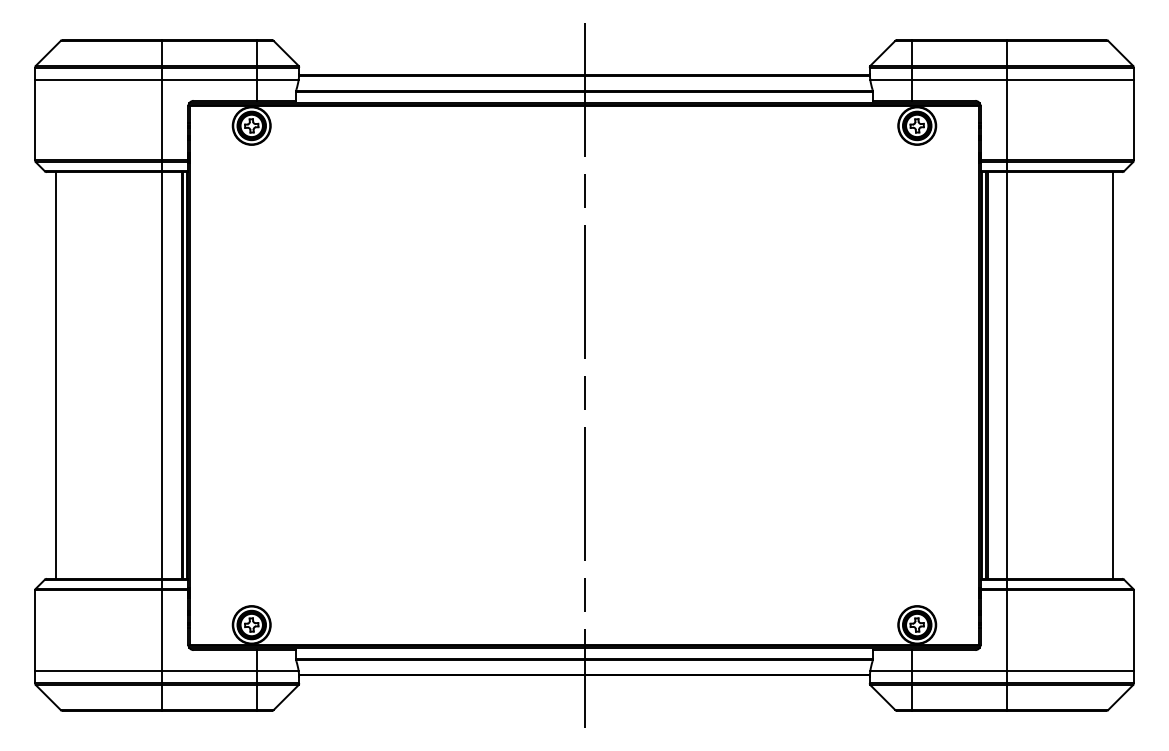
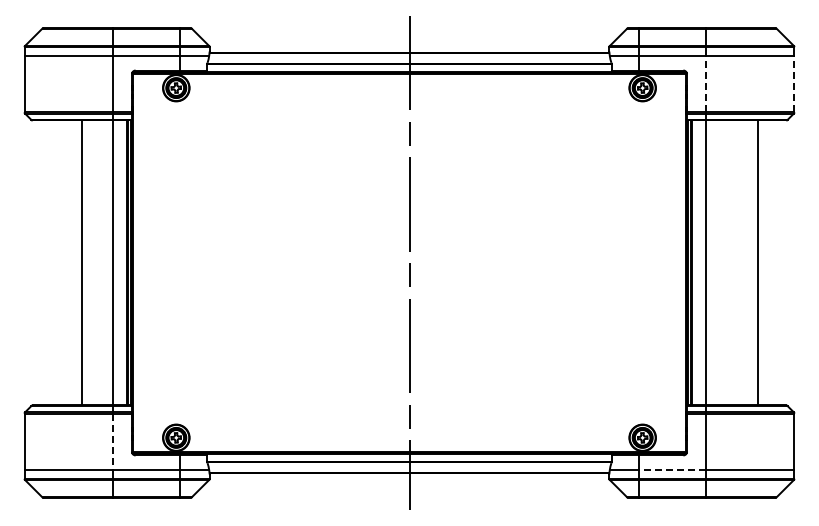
line: (1006, 119) -> (705, 83), solid -> dashed
line: (1133, 119) -> (794, 83), solid -> dashed
line: (56, 374) -> (82, 262), moved
line: (1112, 374) -> (757, 262), moved
line: (162, 631) -> (113, 442), solid -> dashed
line: (958, 671) -> (671, 470), solid -> dashed

